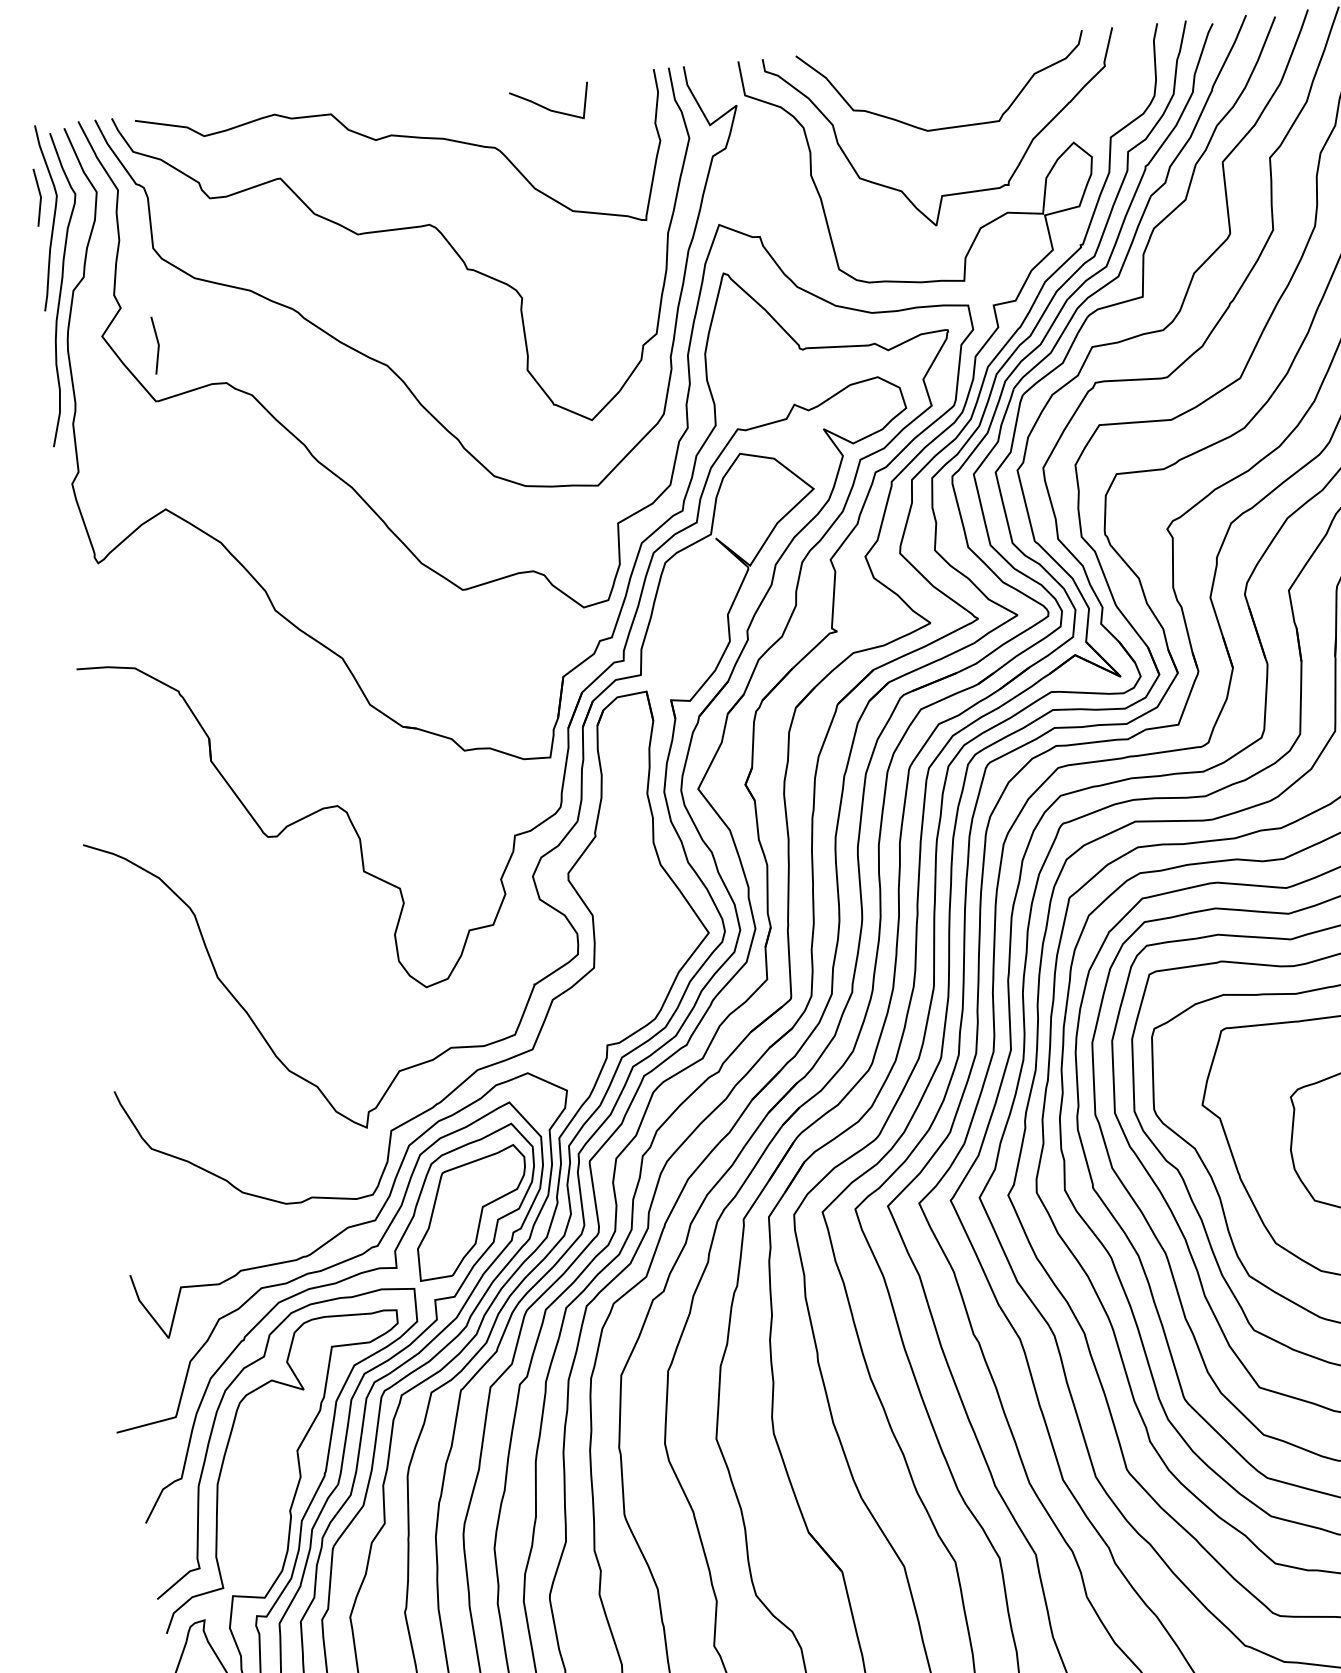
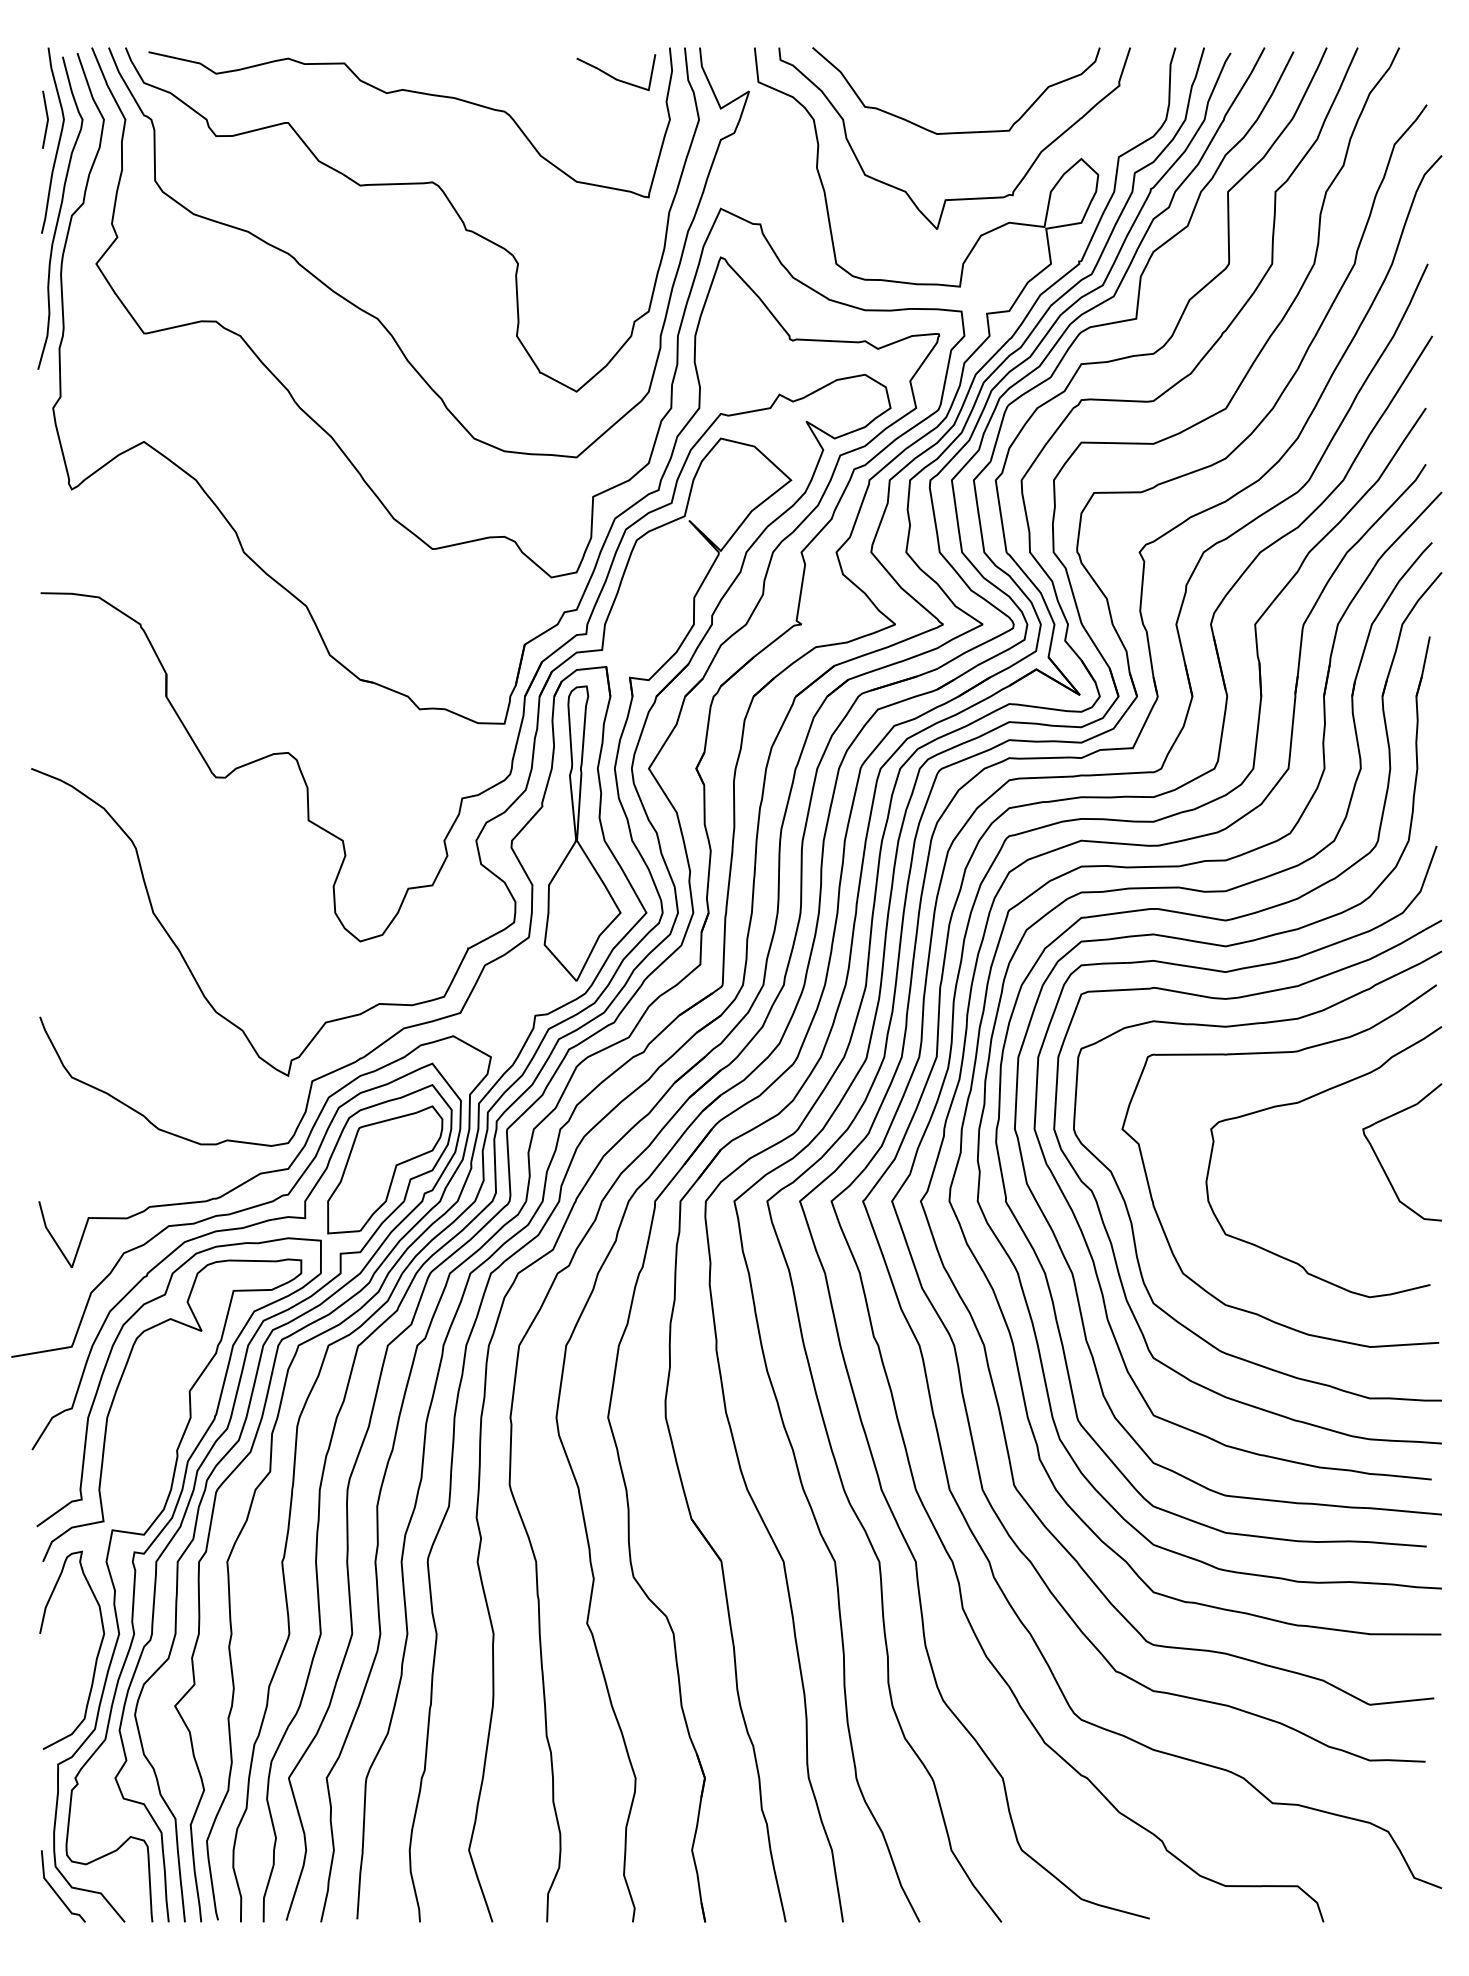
line: (547, 107) -> (613, 76), moved
line: (157, 344) -> (150, 276), removed
part: (637, 859) -> (582, 833), added

